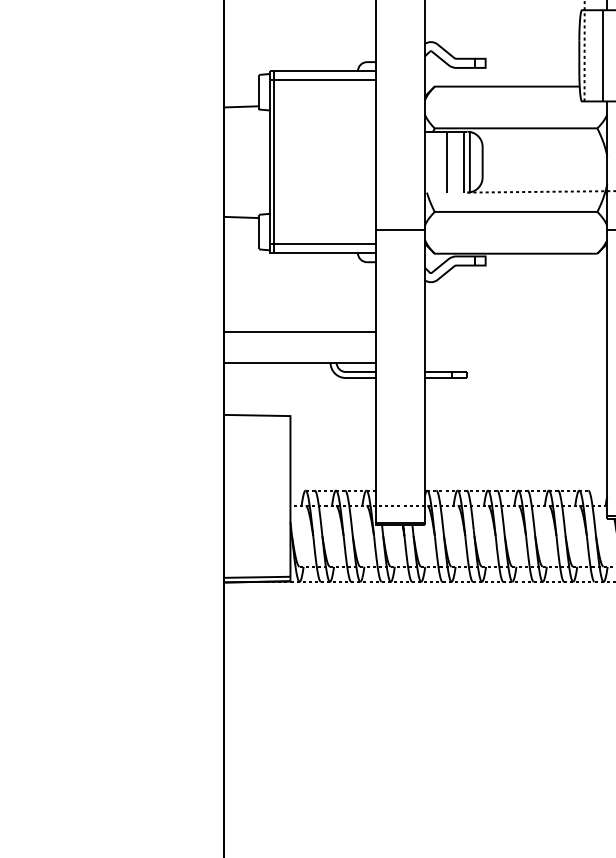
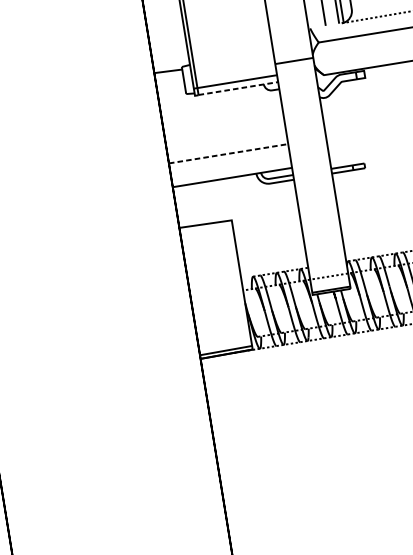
line: (325, 253) -> (238, 88), solid -> dashed
line: (300, 332) -> (229, 153), solid -> dashed

